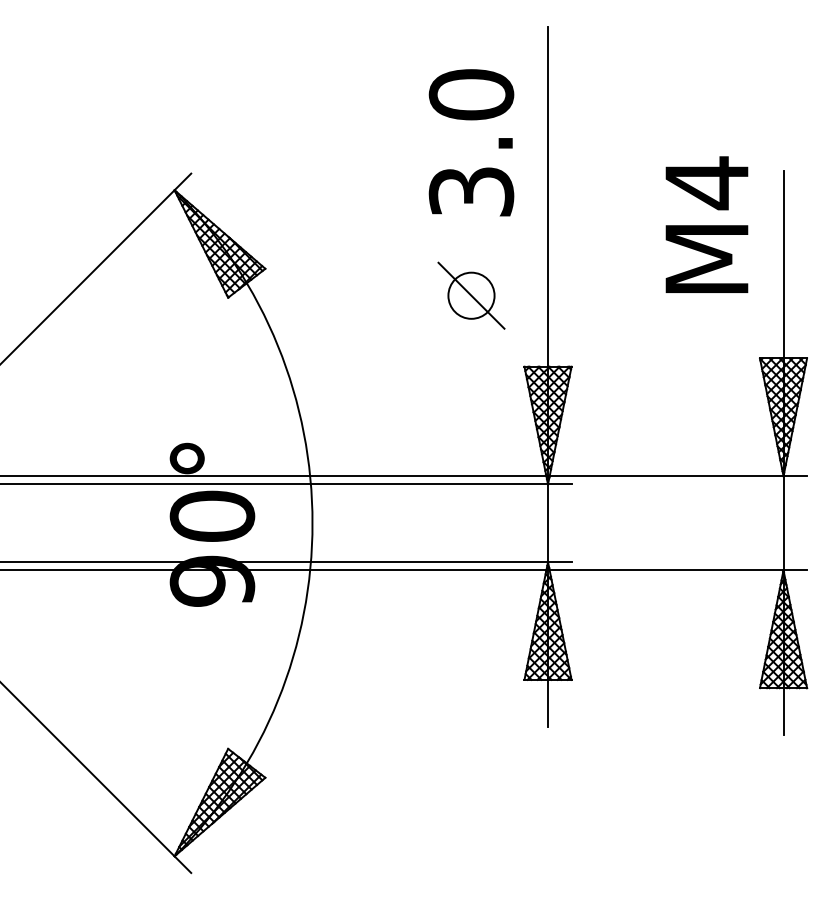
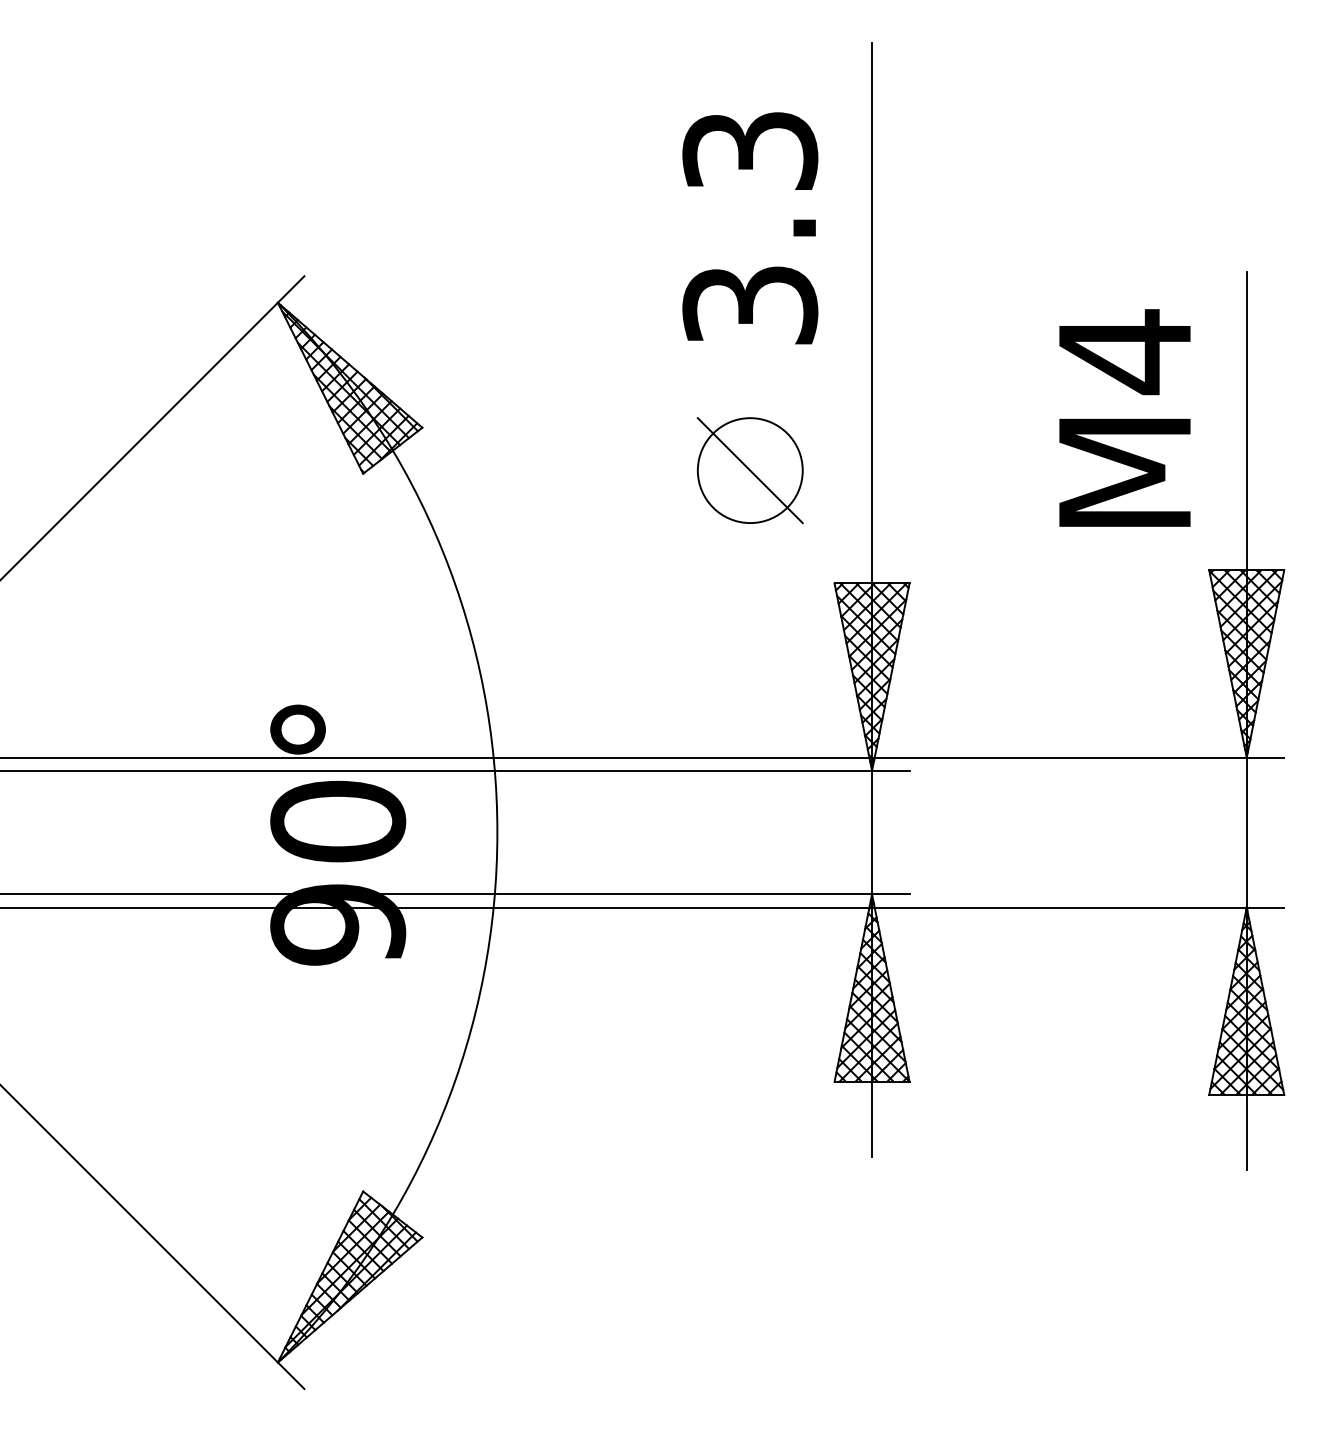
text: (471, 94) -> (750, 150), 3.0 -> 3.3
text: (706, 224) -> (1124, 417), moved
circle: (471, 295) -> (750, 470), size x1.43

